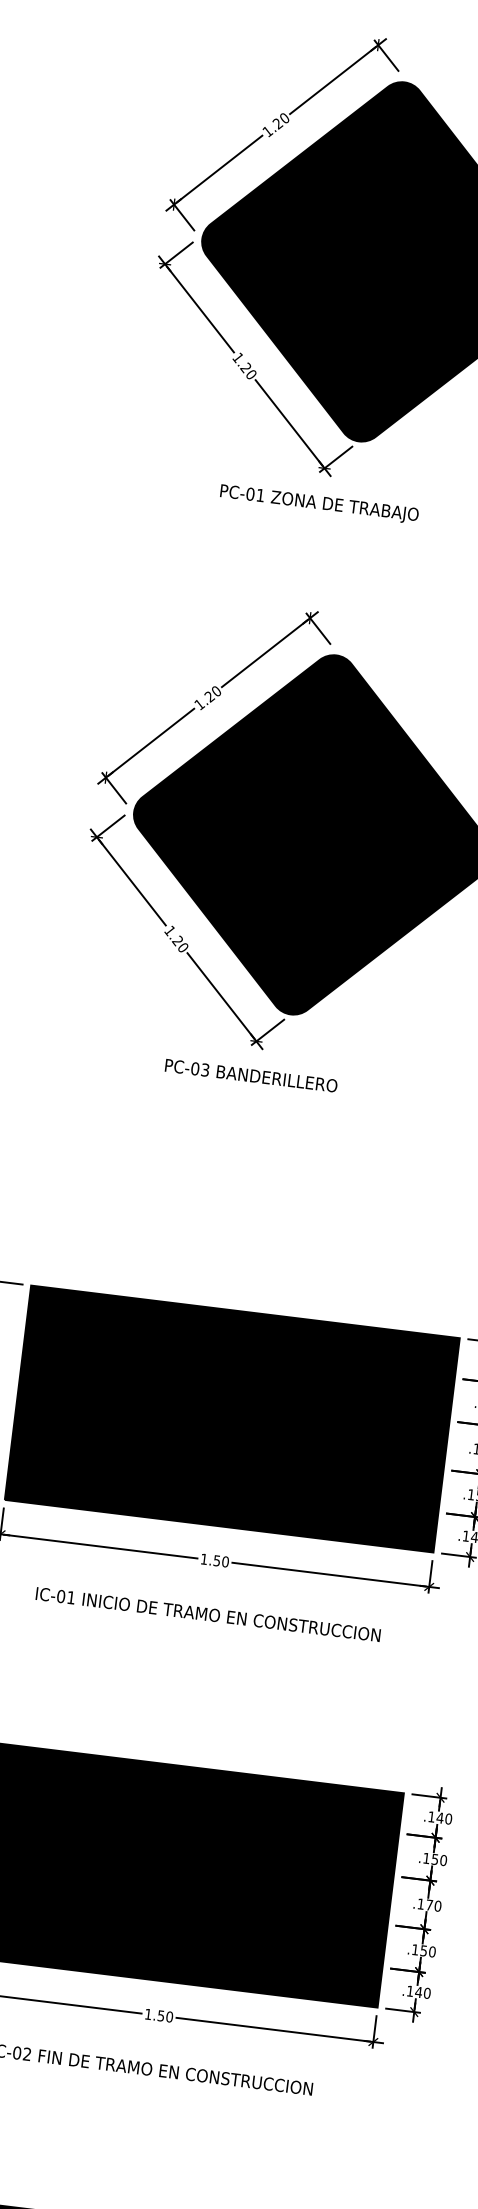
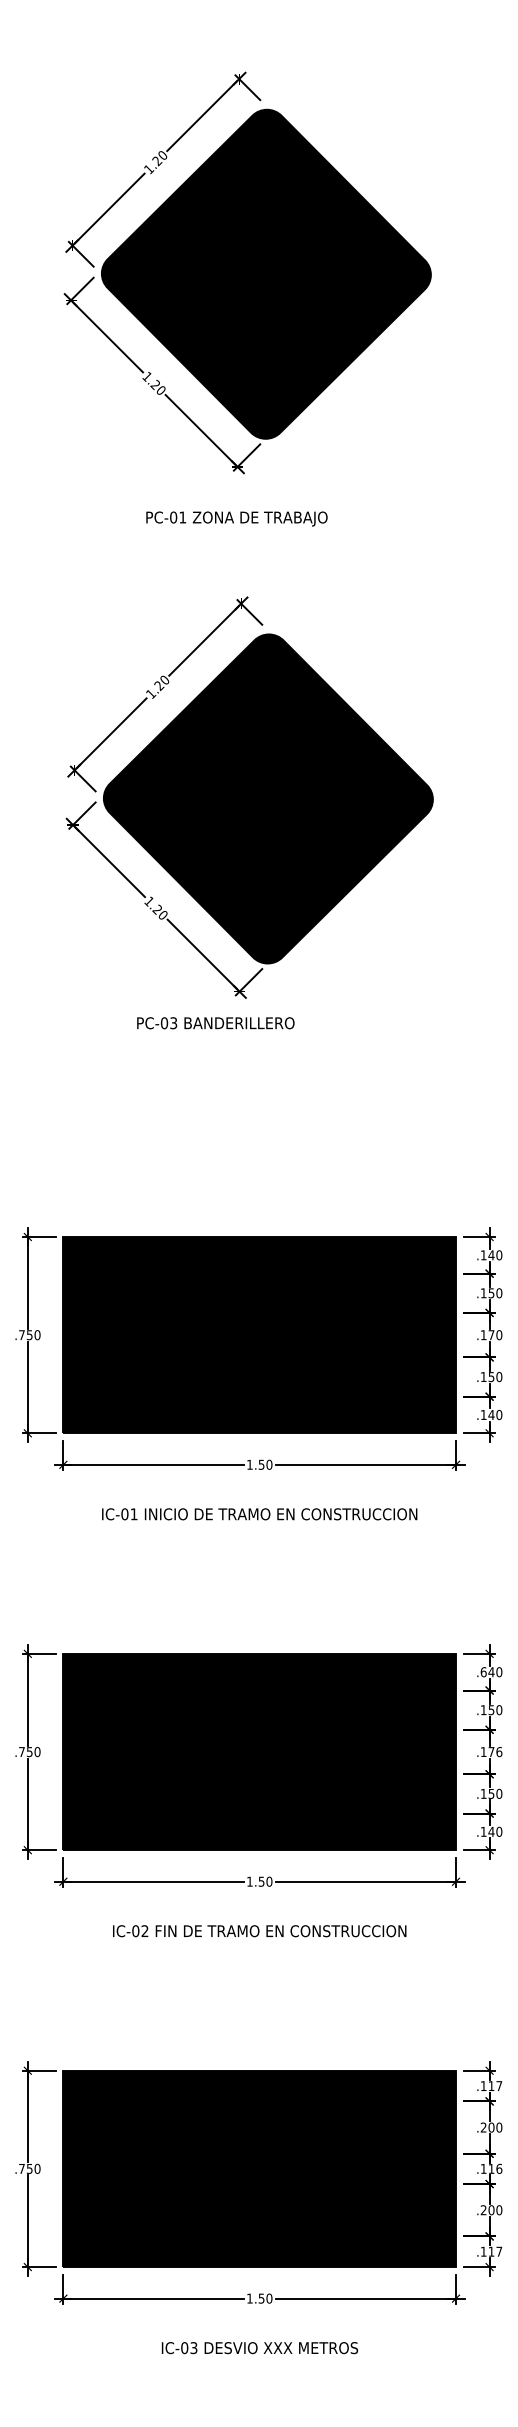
text: (318, 503) -> (236, 518), moved
text: (250, 1076) -> (215, 1023), moved
text: (431, 1817) -> (483, 1672), .140 -> .640
text: (438, 1905) -> (499, 1751), .170 -> .176

